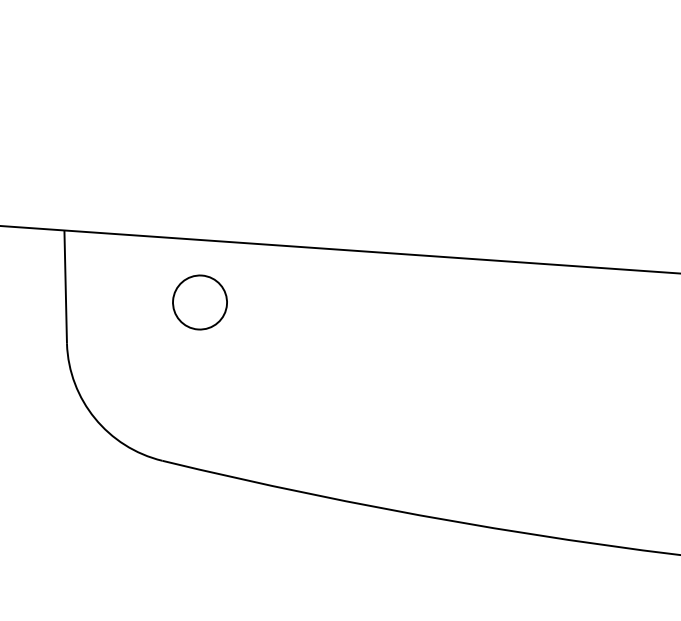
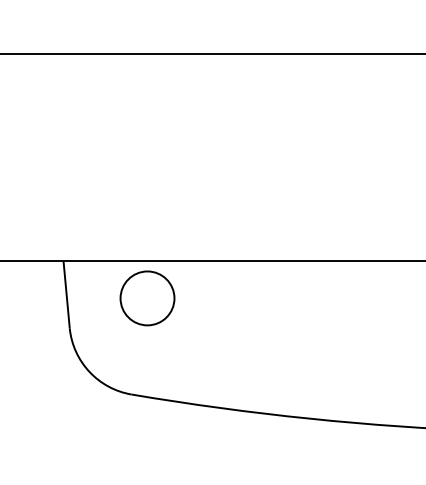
circle: (200, 302) -> (147, 298), size x1.67

